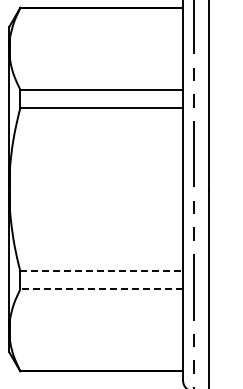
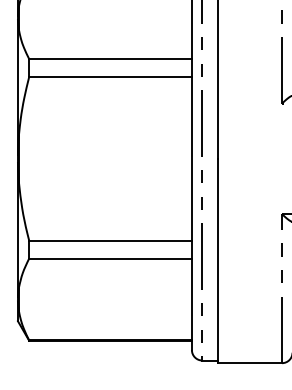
line: (102, 271) -> (111, 240), dashed -> solid
line: (101, 289) -> (110, 258), dashed -> solid

